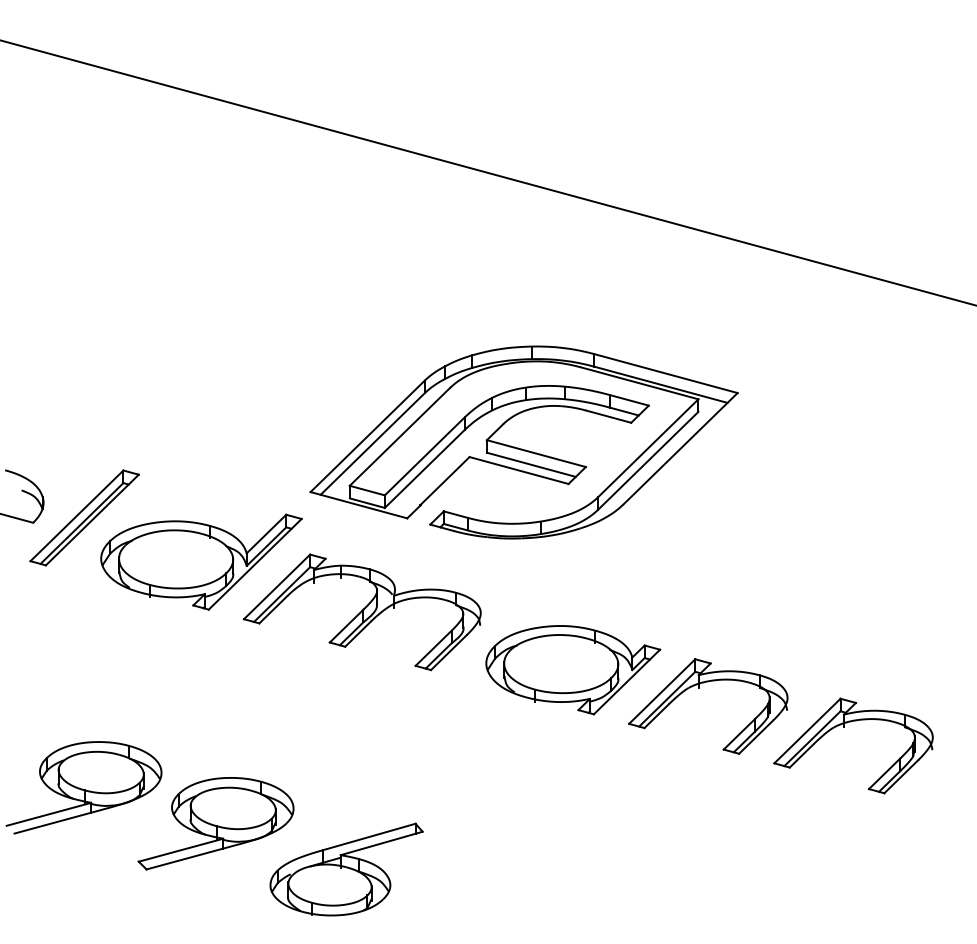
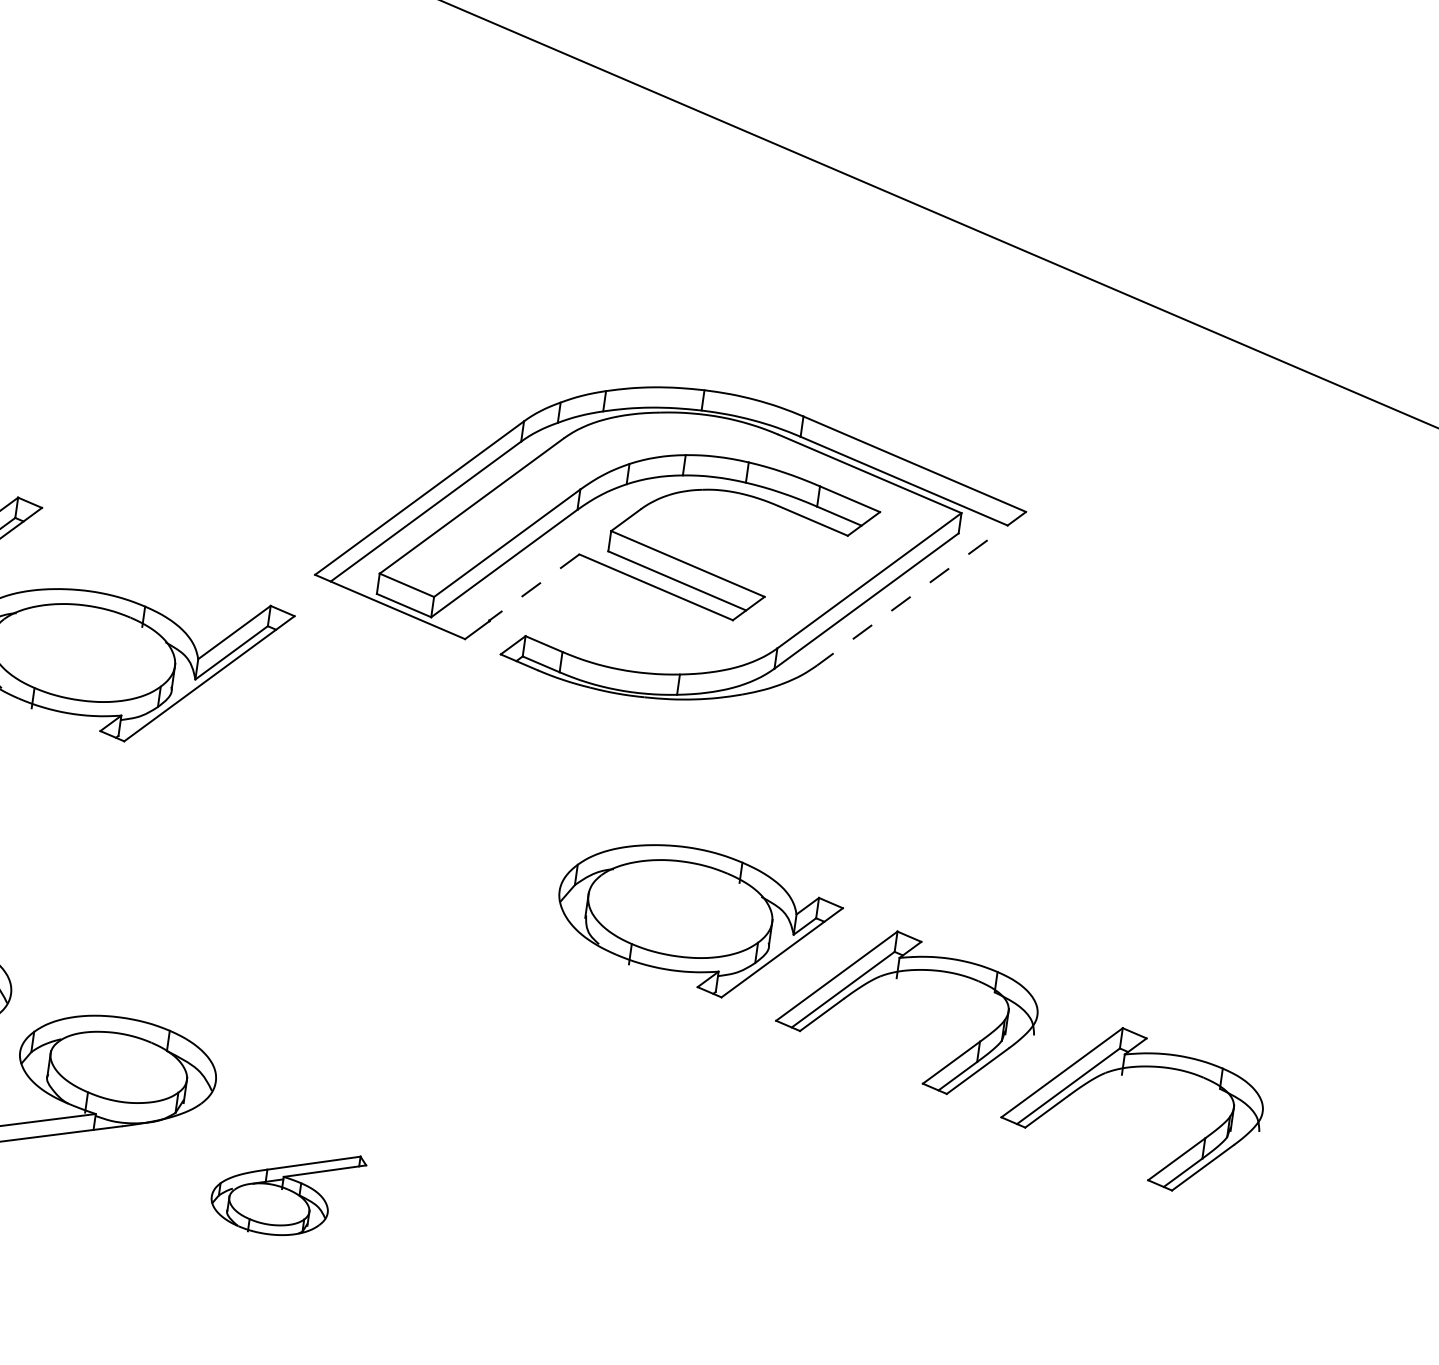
line: (680, 448) -> (921, 588), solid -> dashed
line: (444, 481) -> (533, 588), solid -> dashed
part: (361, 612) -> (369, 780), removed
part: (346, 869) -> (287, 1191), size x0.6

